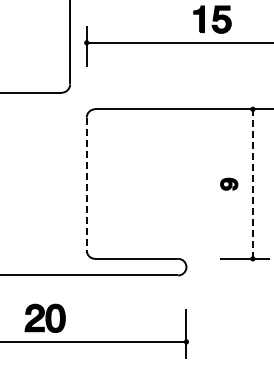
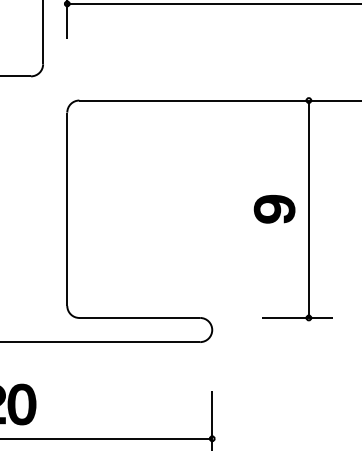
line: (86, 184) -> (66, 209), dashed -> solid
part: (228, 184) -> (273, 209), size x1.67
line: (252, 184) -> (308, 209), dashed -> solid

